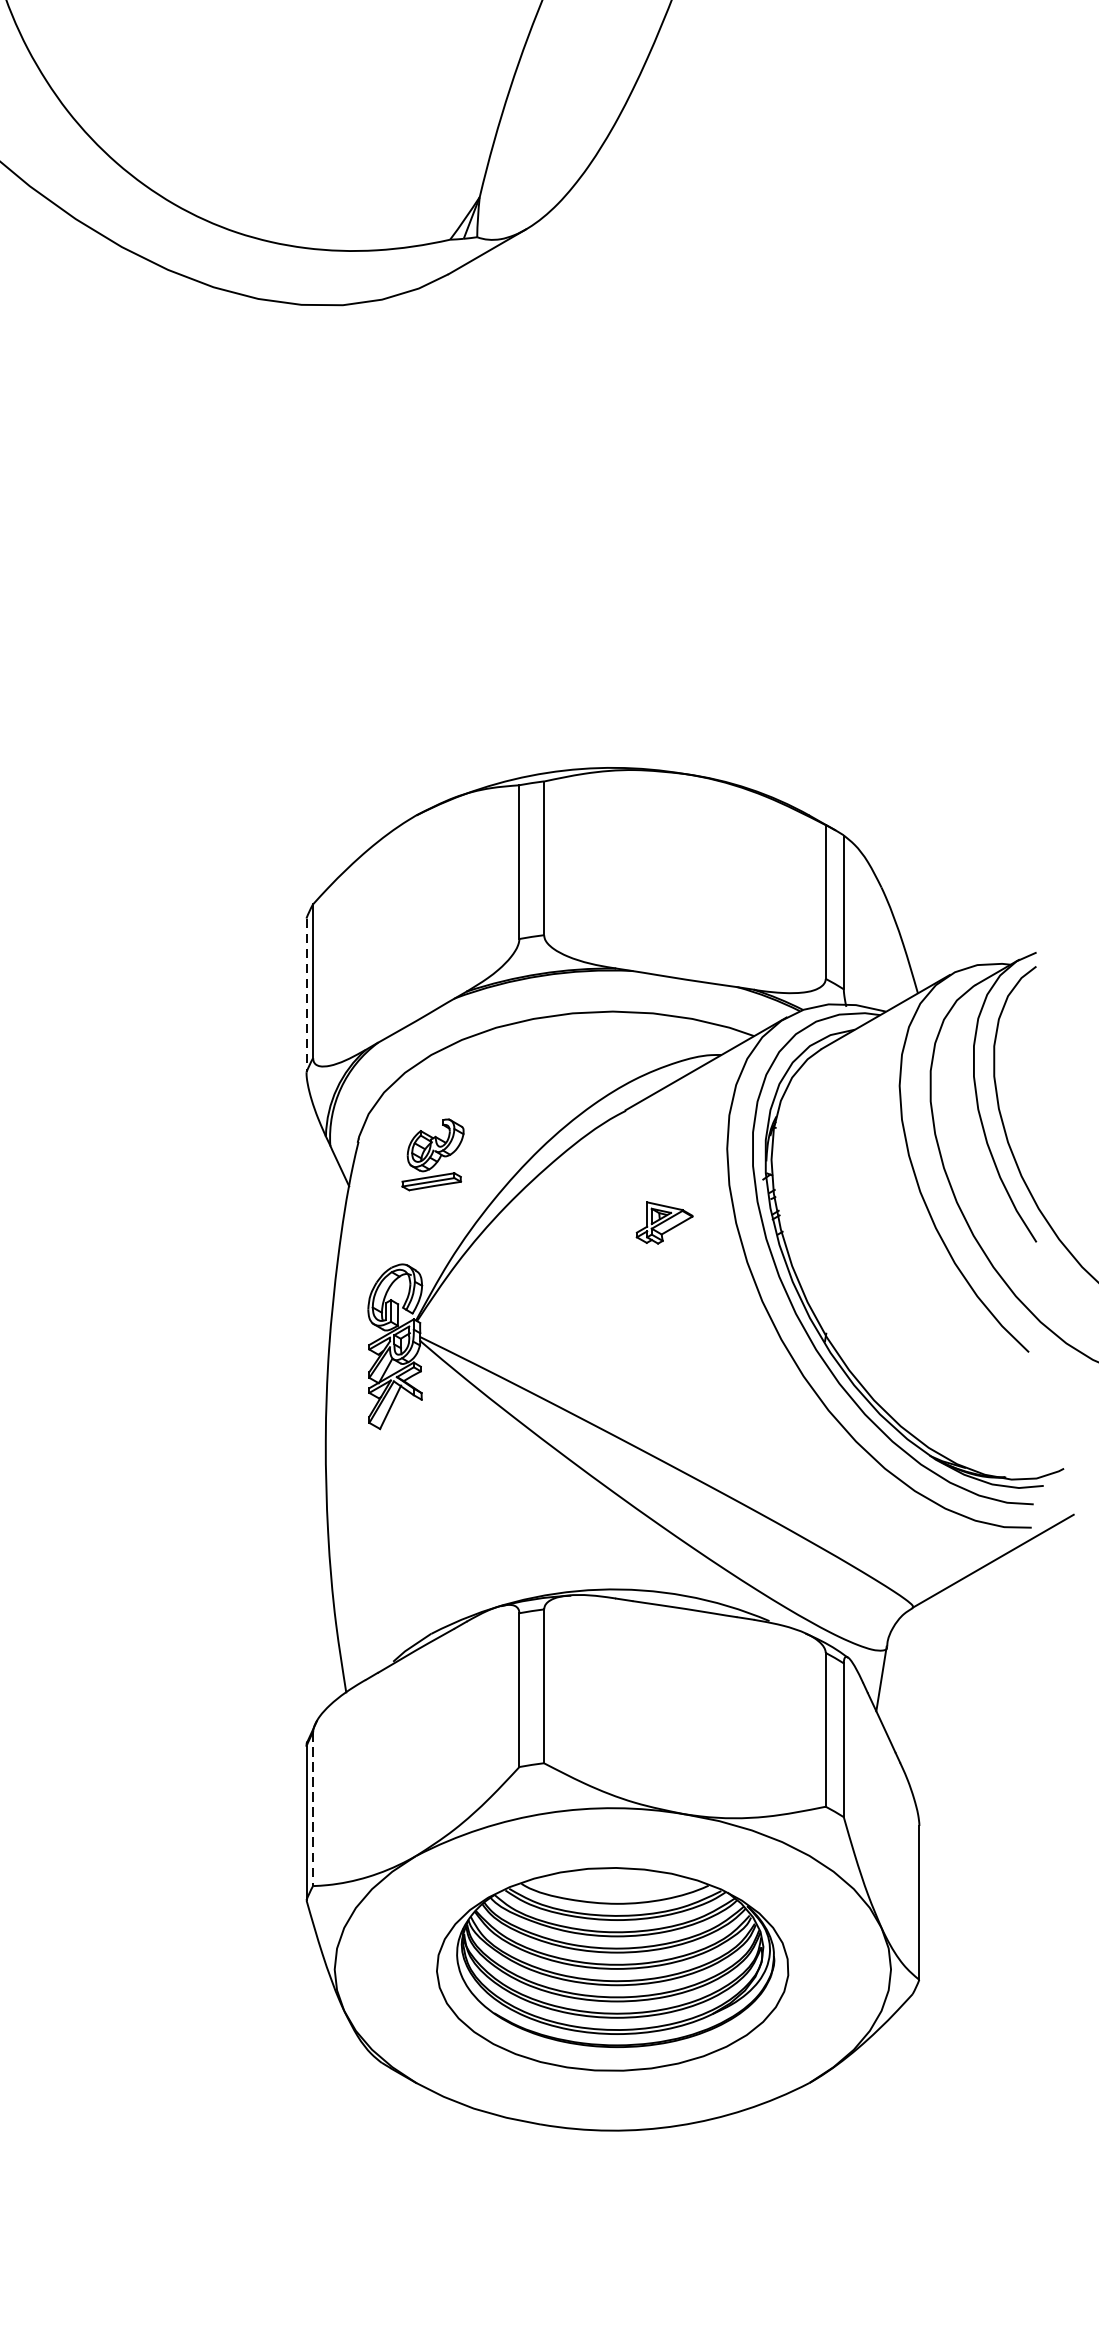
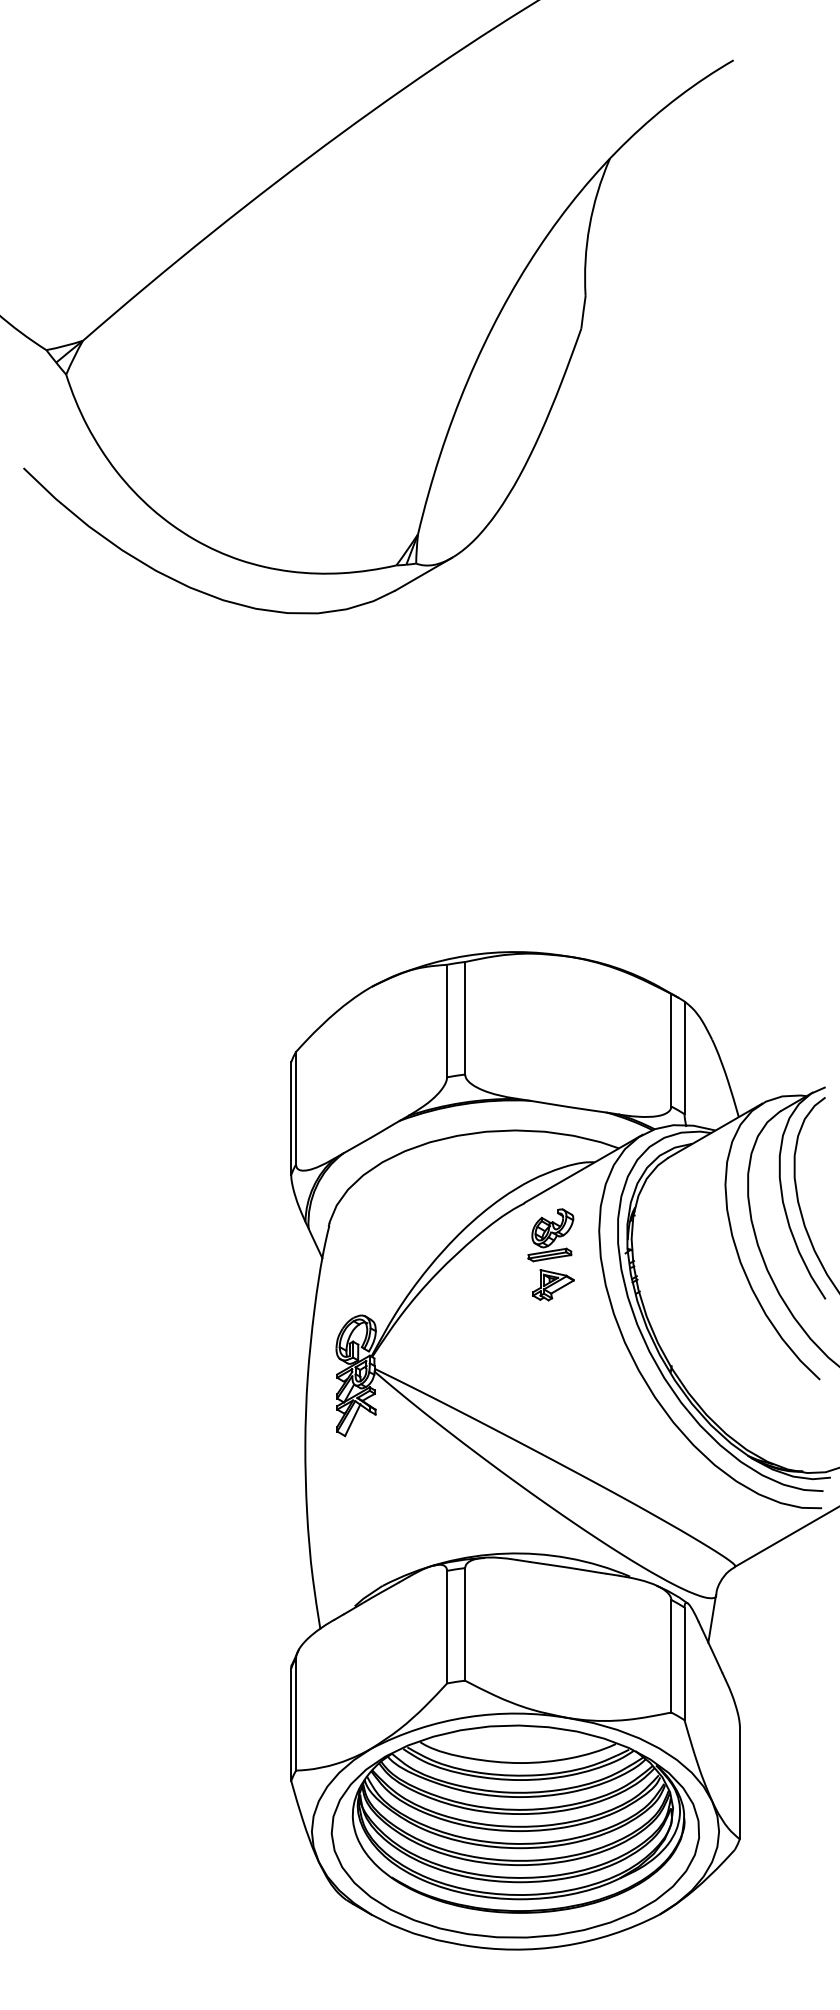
line: (306, 996) -> (291, 1119), dashed -> solid
part: (432, 1155) -> (550, 1235), moved
line: (313, 1809) -> (296, 1714), dashed -> solid
part: (611, 1969) -> (514, 1831), size x1.43

